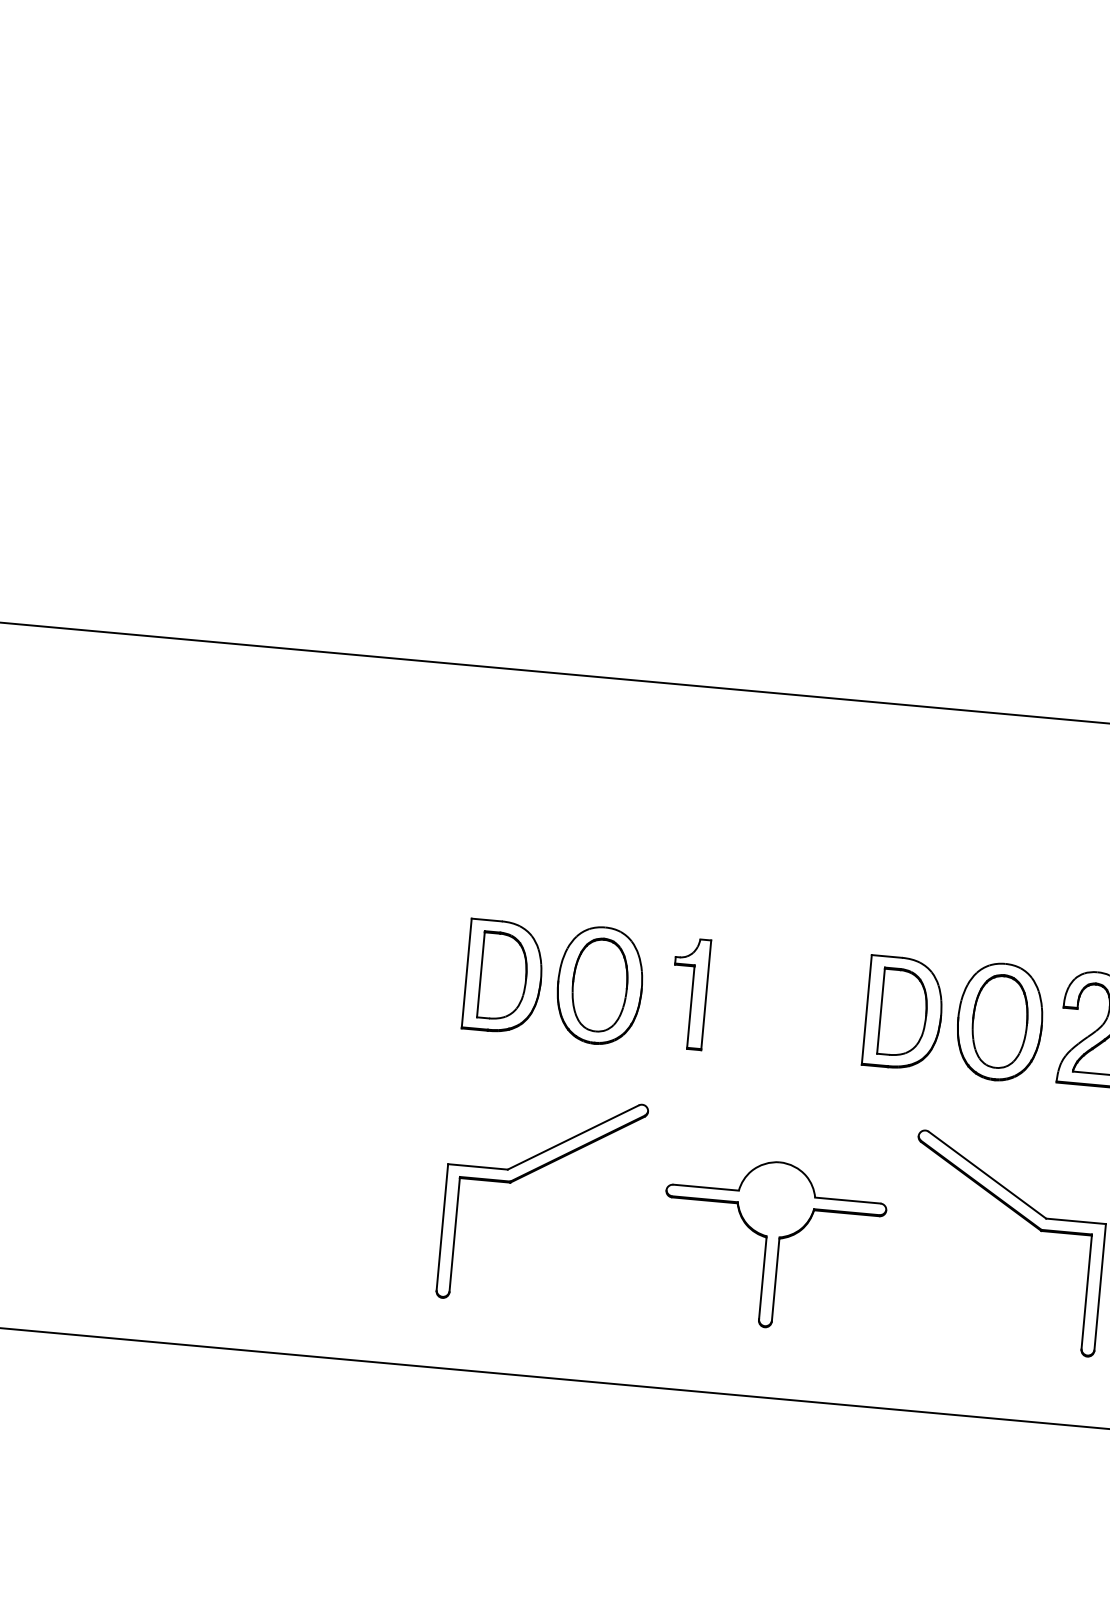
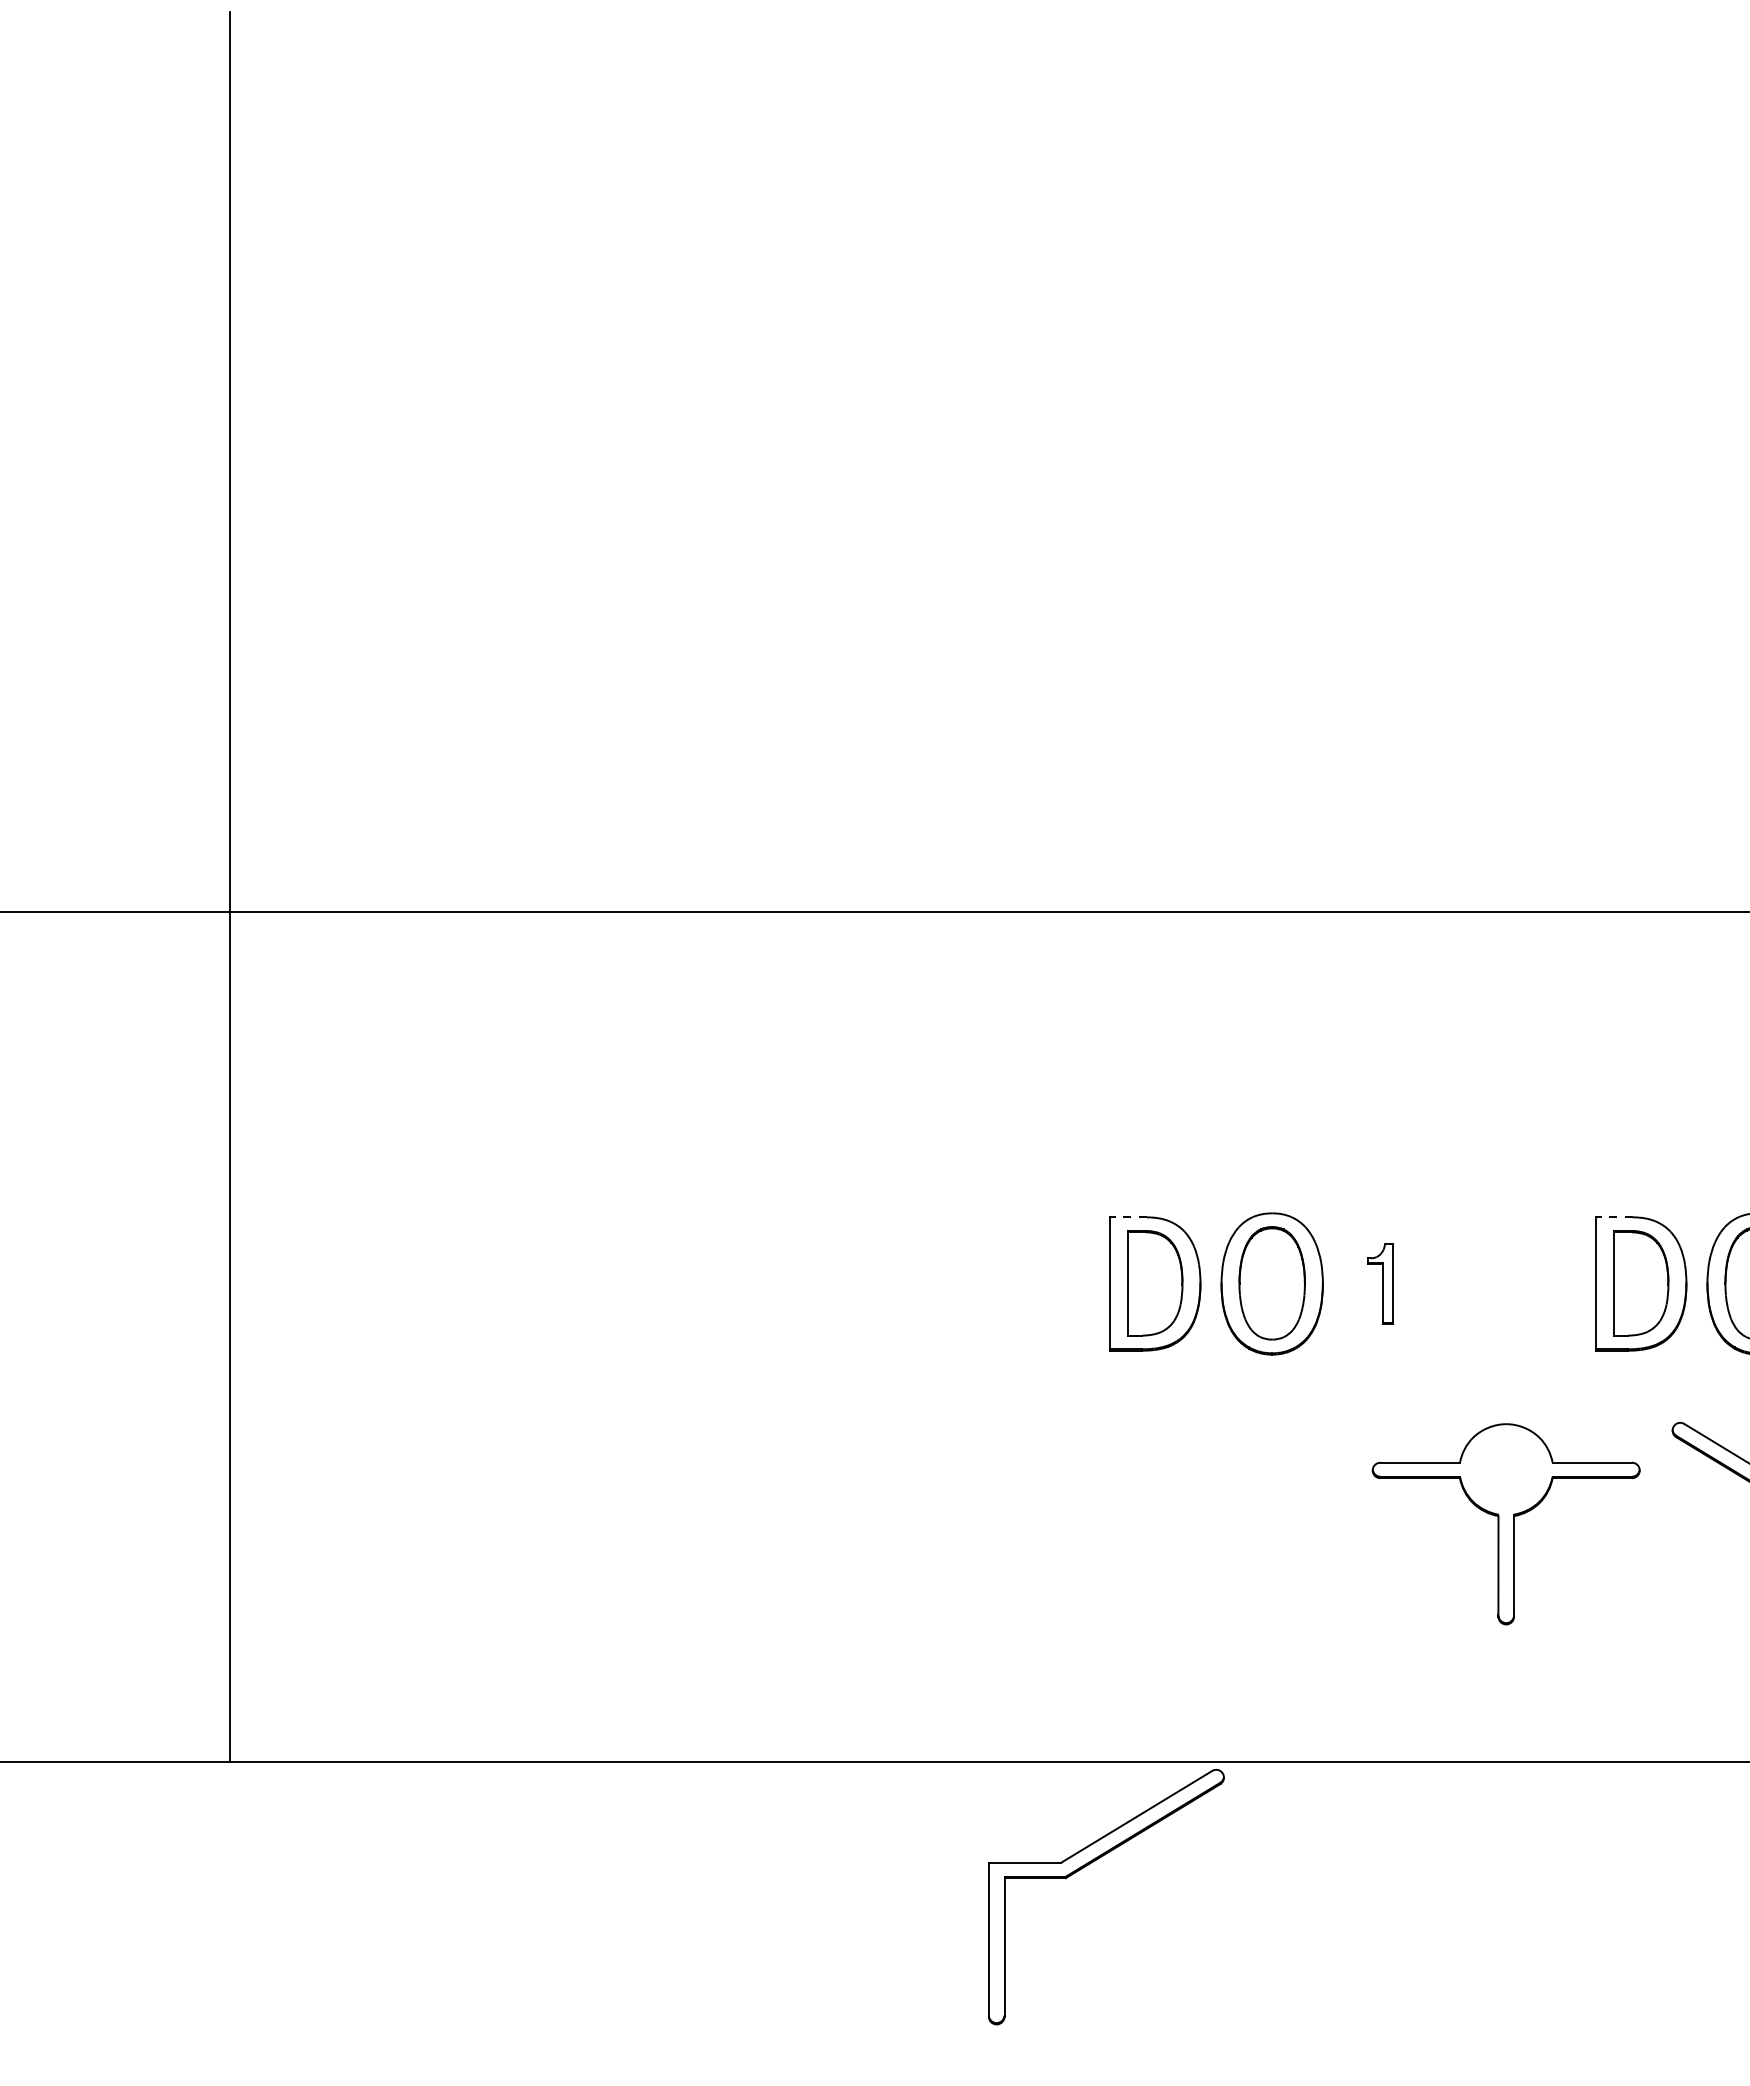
line: (486, 920) -> (1128, 1217), solid -> dashed
line: (886, 956) -> (1614, 1217), solid -> dashed
part: (689, 993) -> (1380, 1283), size x0.6
part: (527, 1175) -> (1085, 1867), moved
part: (771, 1244) -> (1505, 1524), moved

